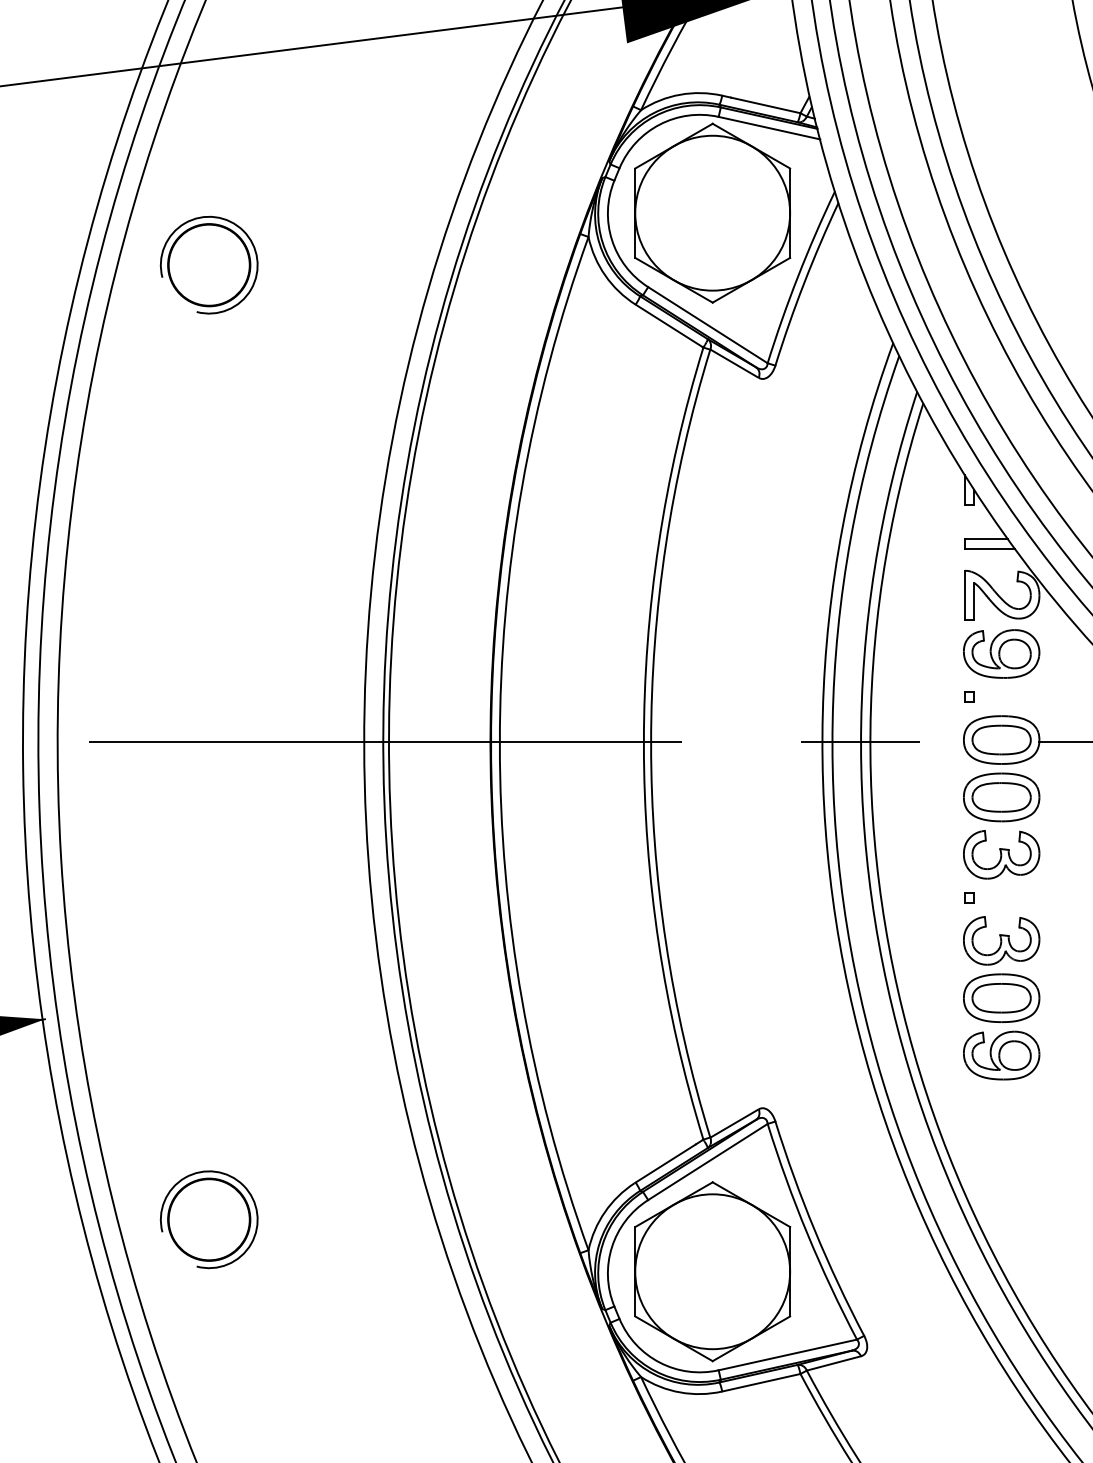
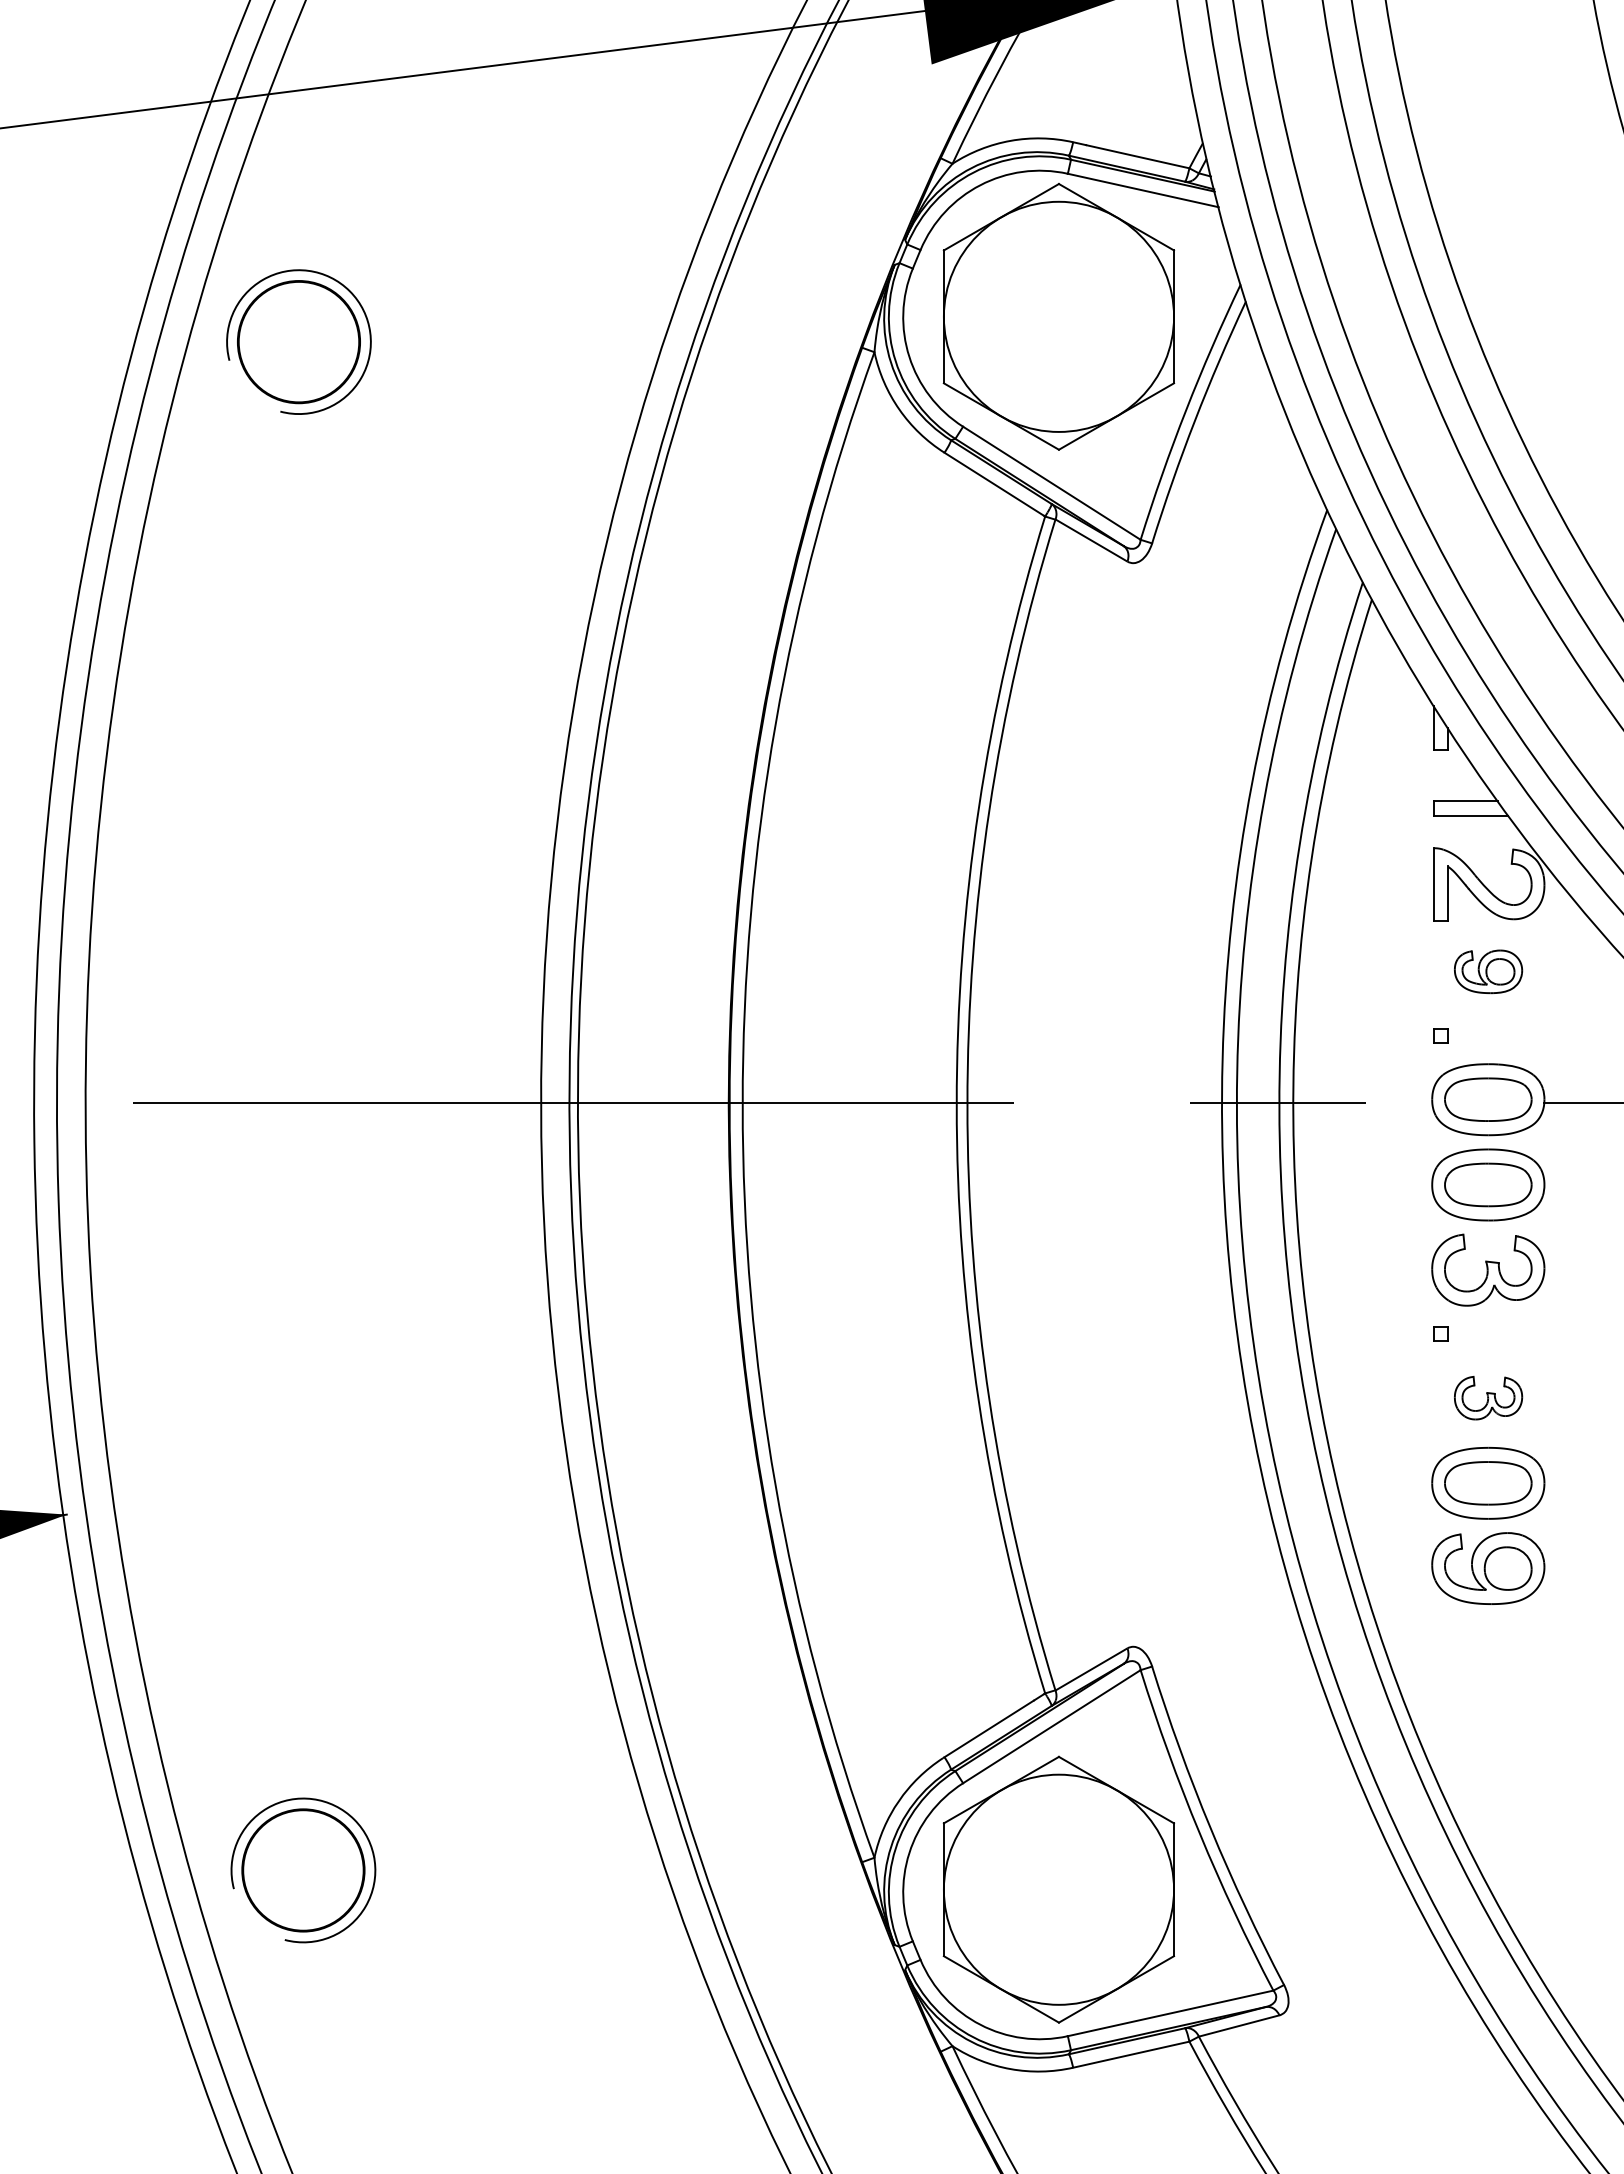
part: (208, 264) -> (297, 341), moved
part: (1001, 653) -> (1488, 971), size x0.6
part: (1001, 940) -> (1488, 1397), size x0.6
part: (208, 1219) -> (302, 1870), moved

